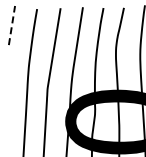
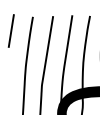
line: (11, 25) -> (10, 30), dashed -> solid

